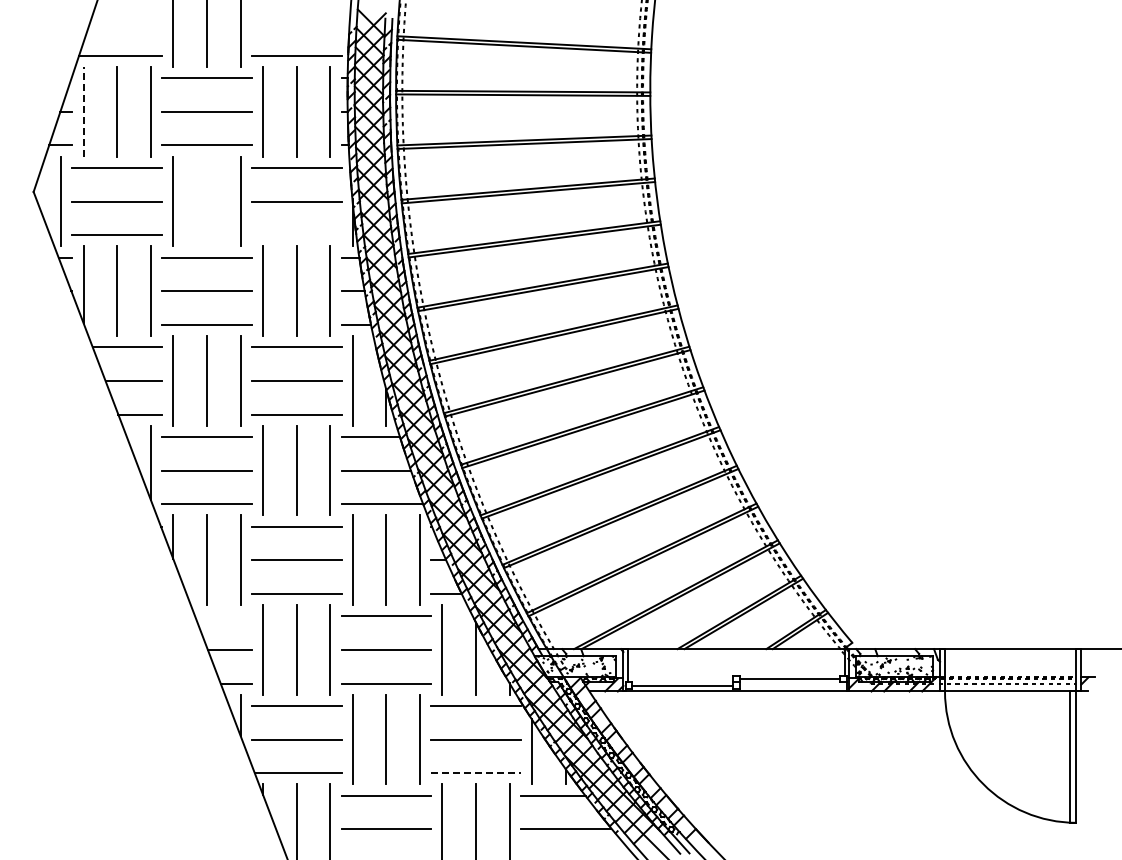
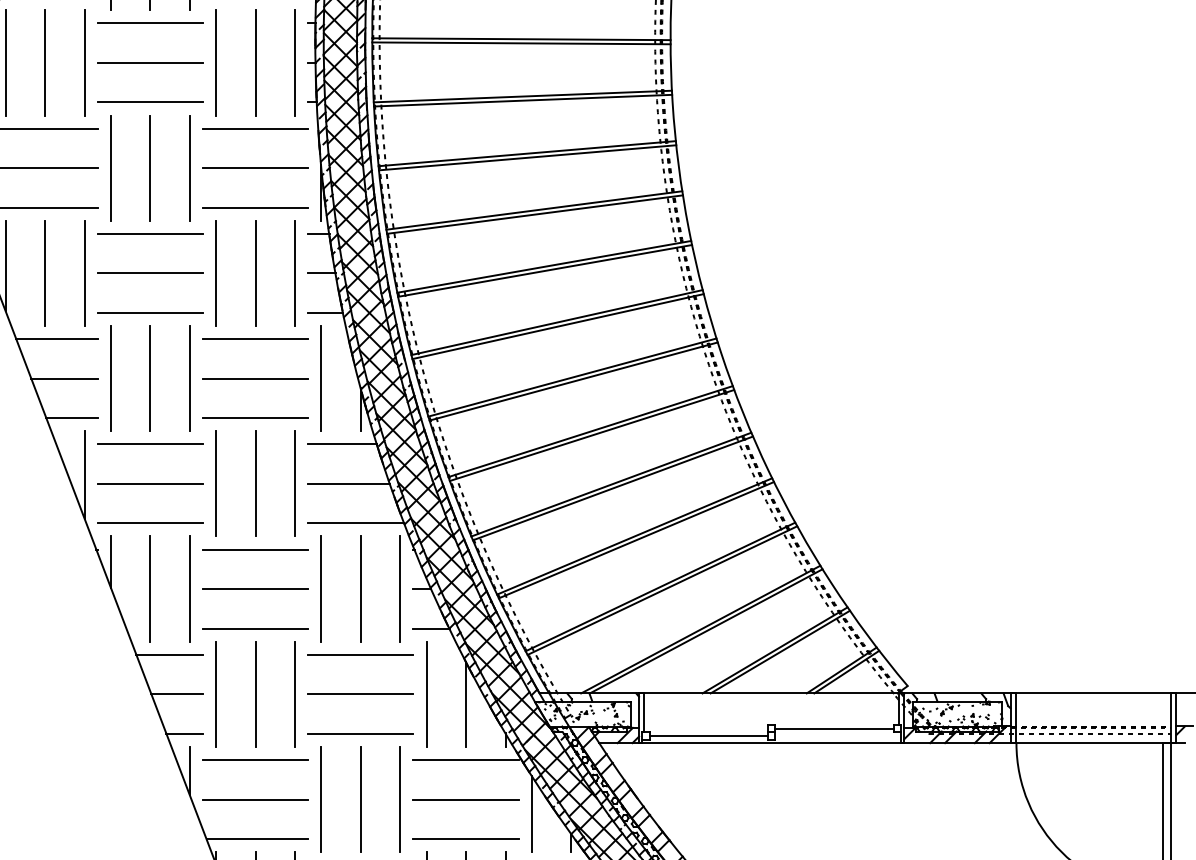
line: (83, 111) -> (5, 62), dashed -> solid
line: (207, 201) -> (150, 168), added
line: (296, 235) -> (255, 208), added
line: (223, 616) -> (169, 655), added
line: (476, 773) -> (466, 839), dashed -> solid

